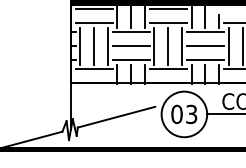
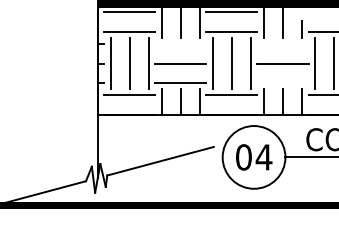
line: (130, 32) -> (179, 44), removed
line: (204, 32) -> (281, 44), removed
line: (204, 60) -> (281, 83), removed
text: (191, 114) -> (263, 157), 03 -> 04

